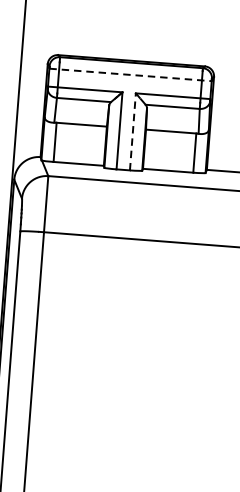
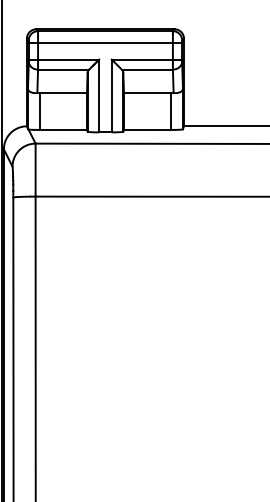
line: (130, 74) -> (105, 42), dashed -> solid
line: (132, 131) -> (111, 95), dashed -> solid

